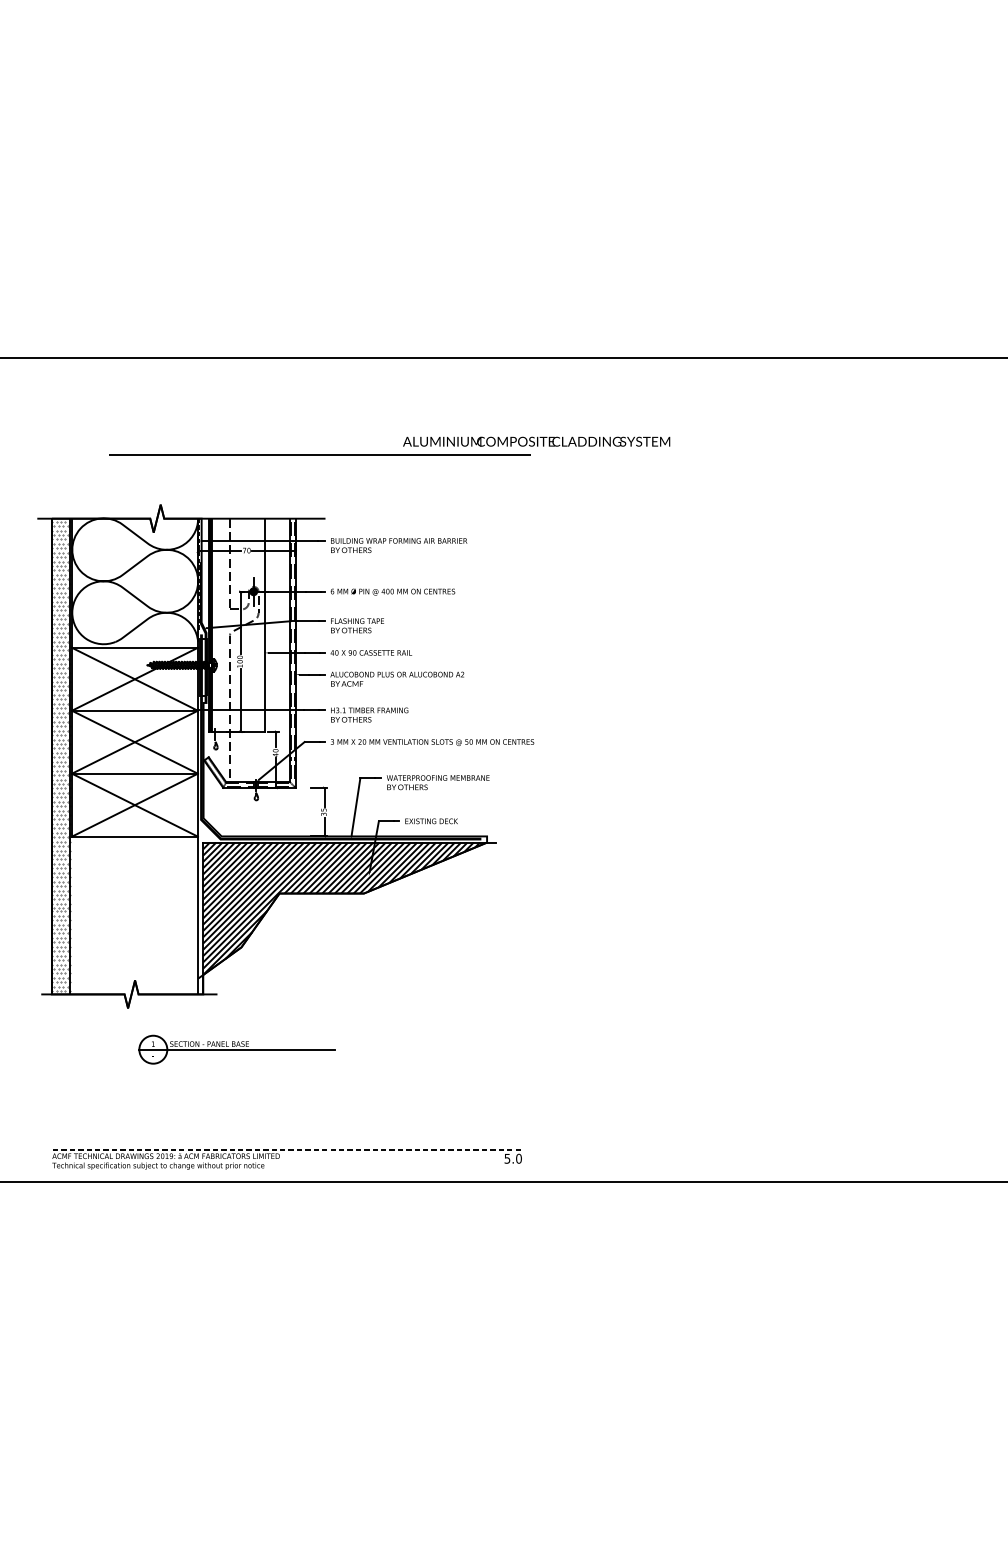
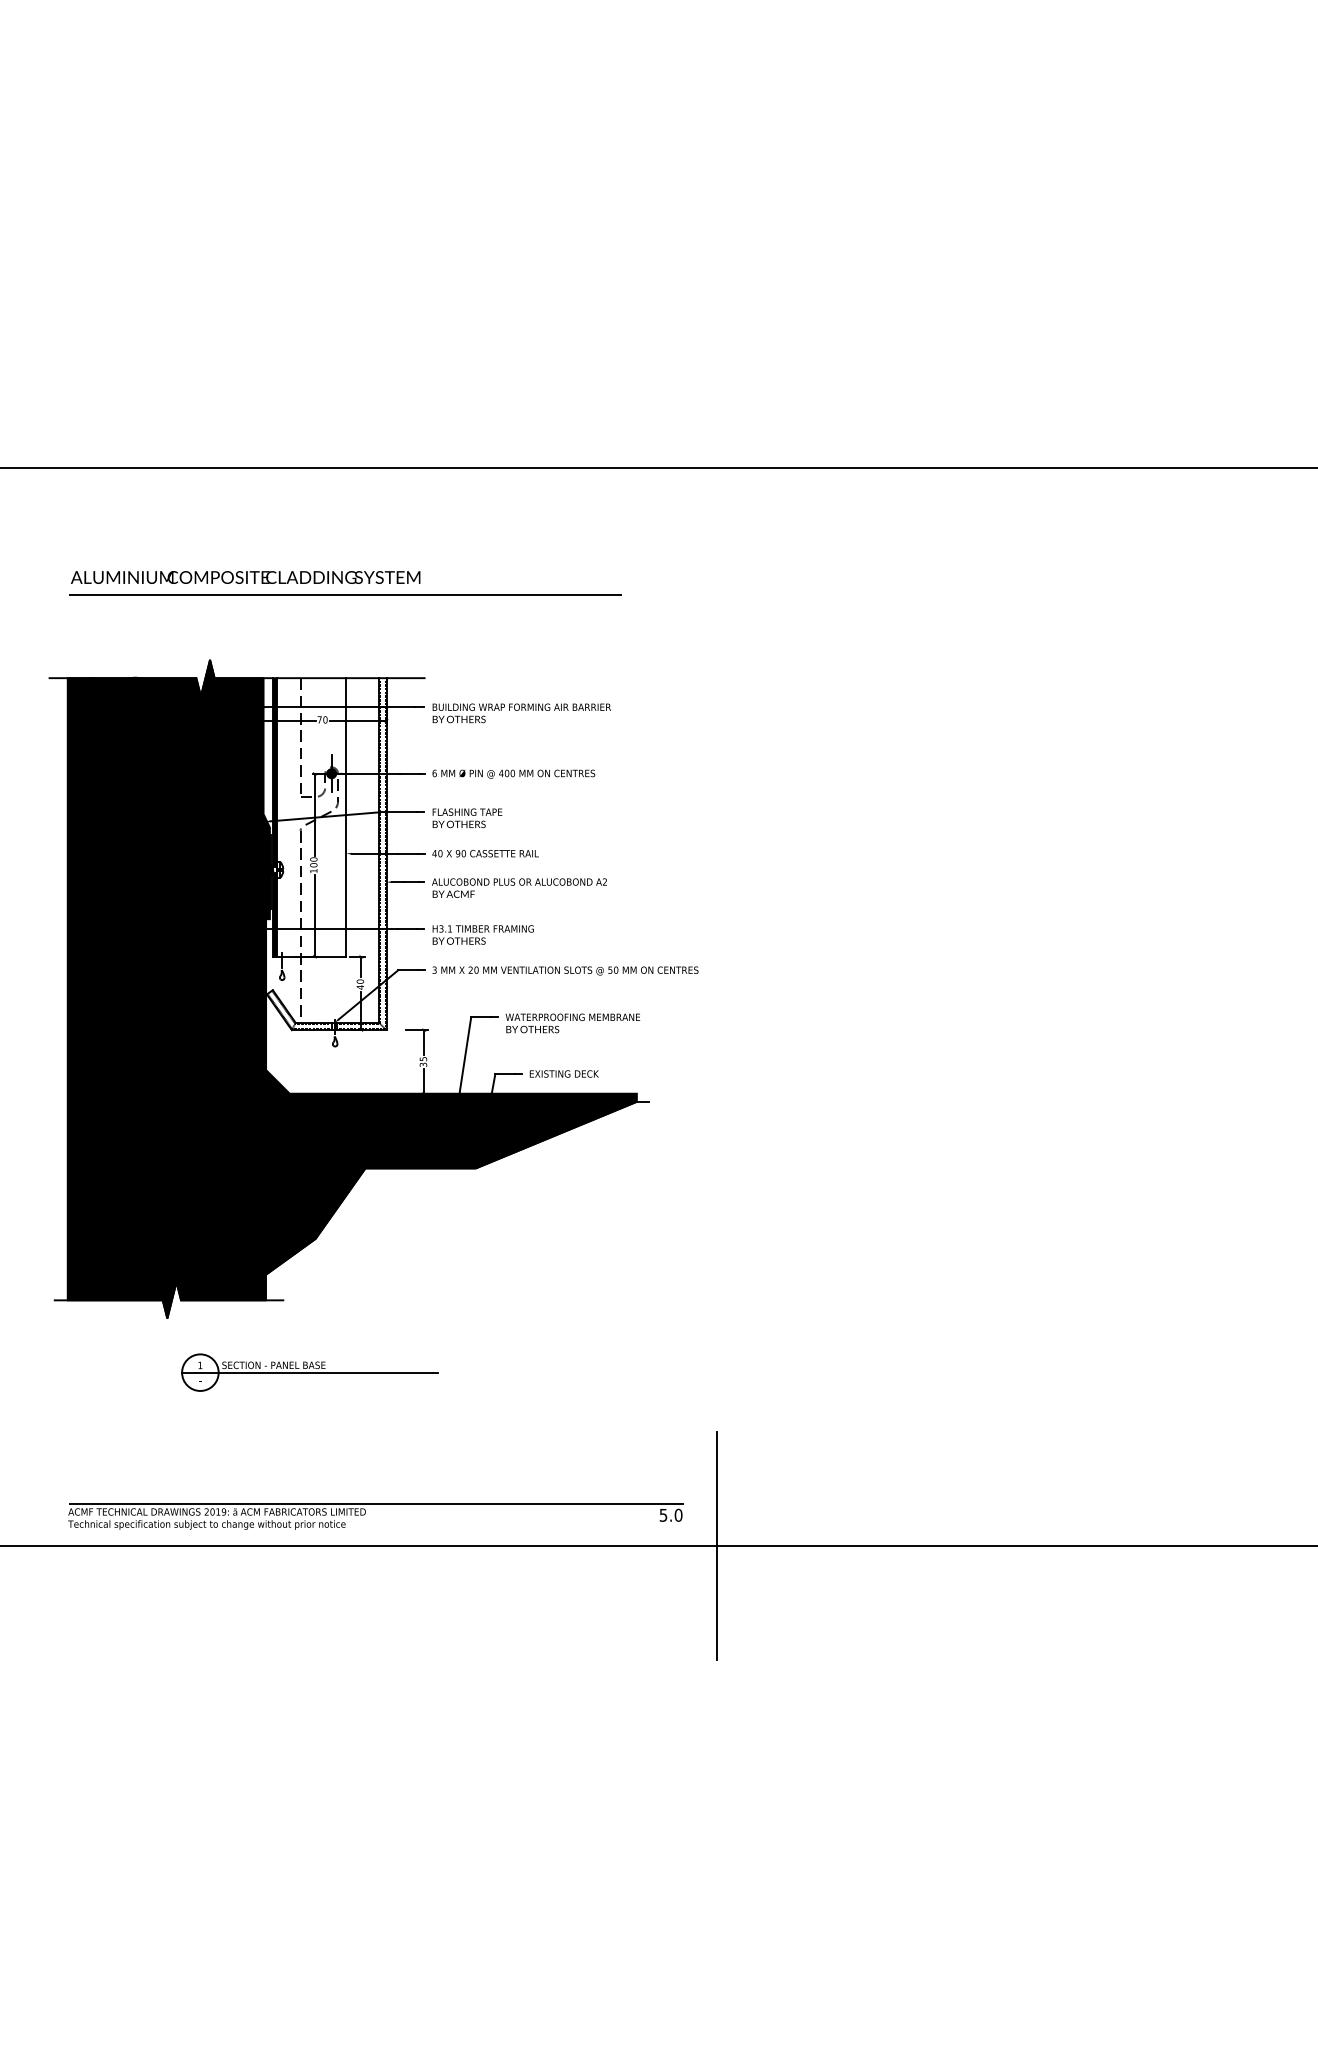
text: (536, 441) -> (245, 577), moved
line: (320, 454) -> (345, 594), moved
fill: (268, 755) -> (351, 988), added
line: (288, 1149) -> (376, 1503), dashed -> solid
line: (547, 1182) -> (716, 1546), added

